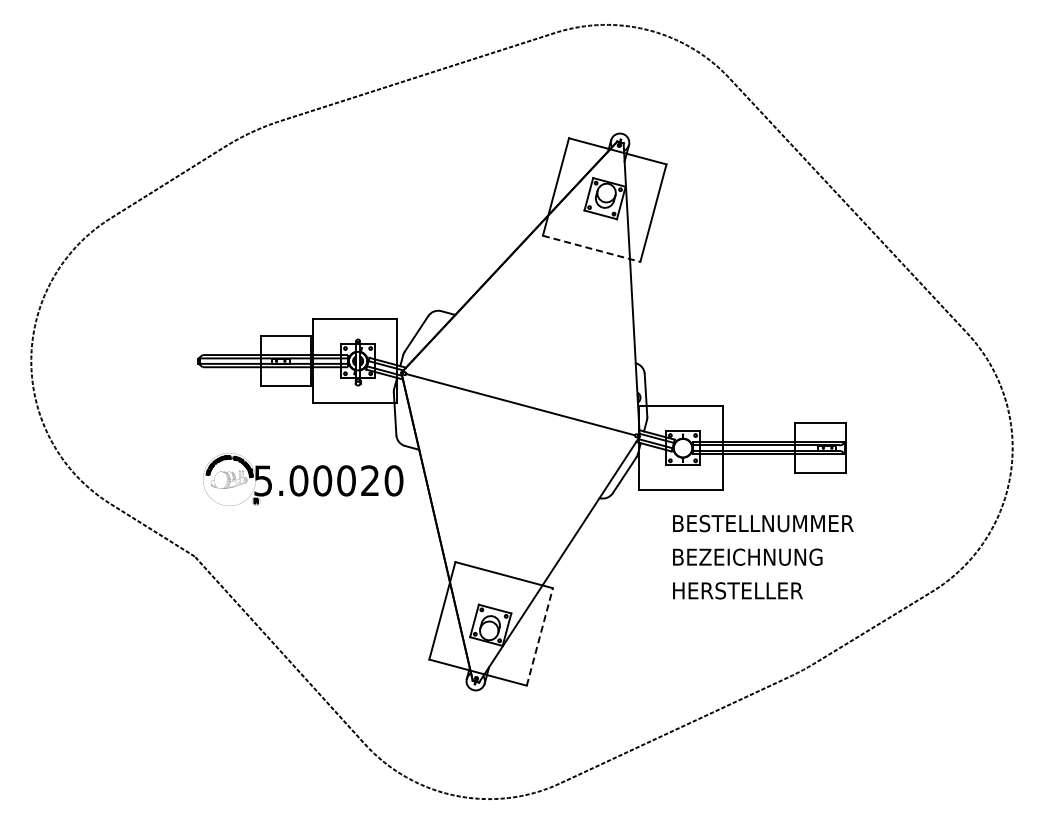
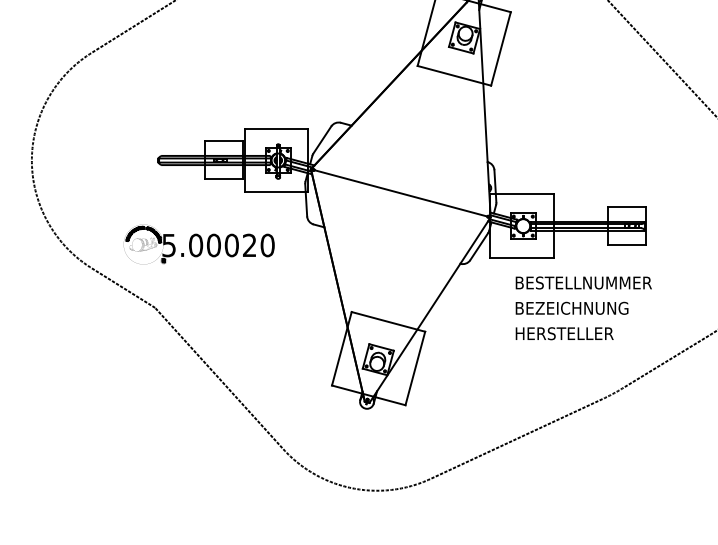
line: (592, 248) -> (455, 75), dashed -> solid
part: (303, 479) -> (199, 244), moved
line: (540, 636) -> (415, 368), dashed -> solid

